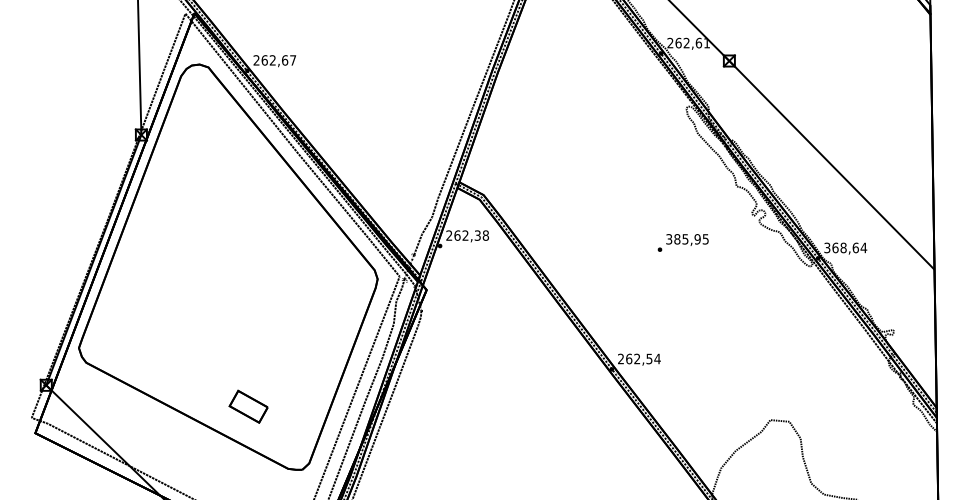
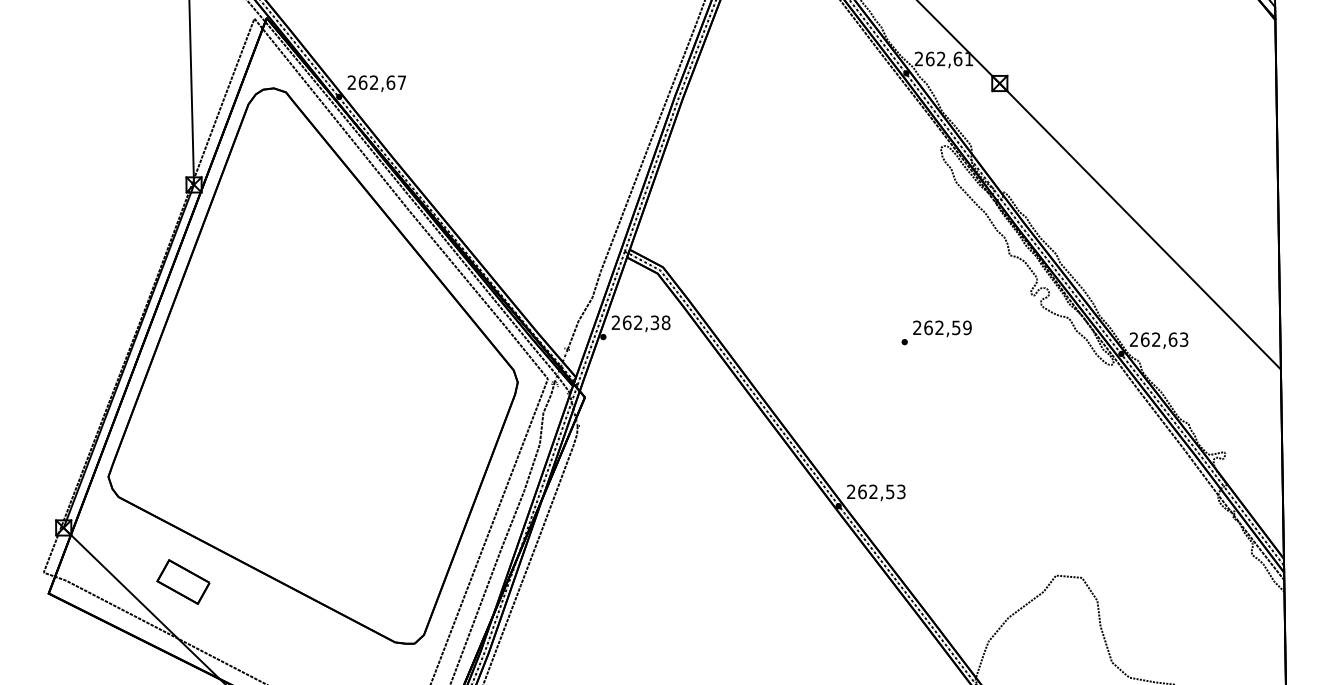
text: (687, 239) -> (942, 328), 385,95 -> 262,59
text: (845, 247) -> (1158, 339), 368,64 -> 262,63
text: (657, 358) -> (901, 491), 262,54 -> 262,53
part: (248, 406) -> (183, 581), moved

